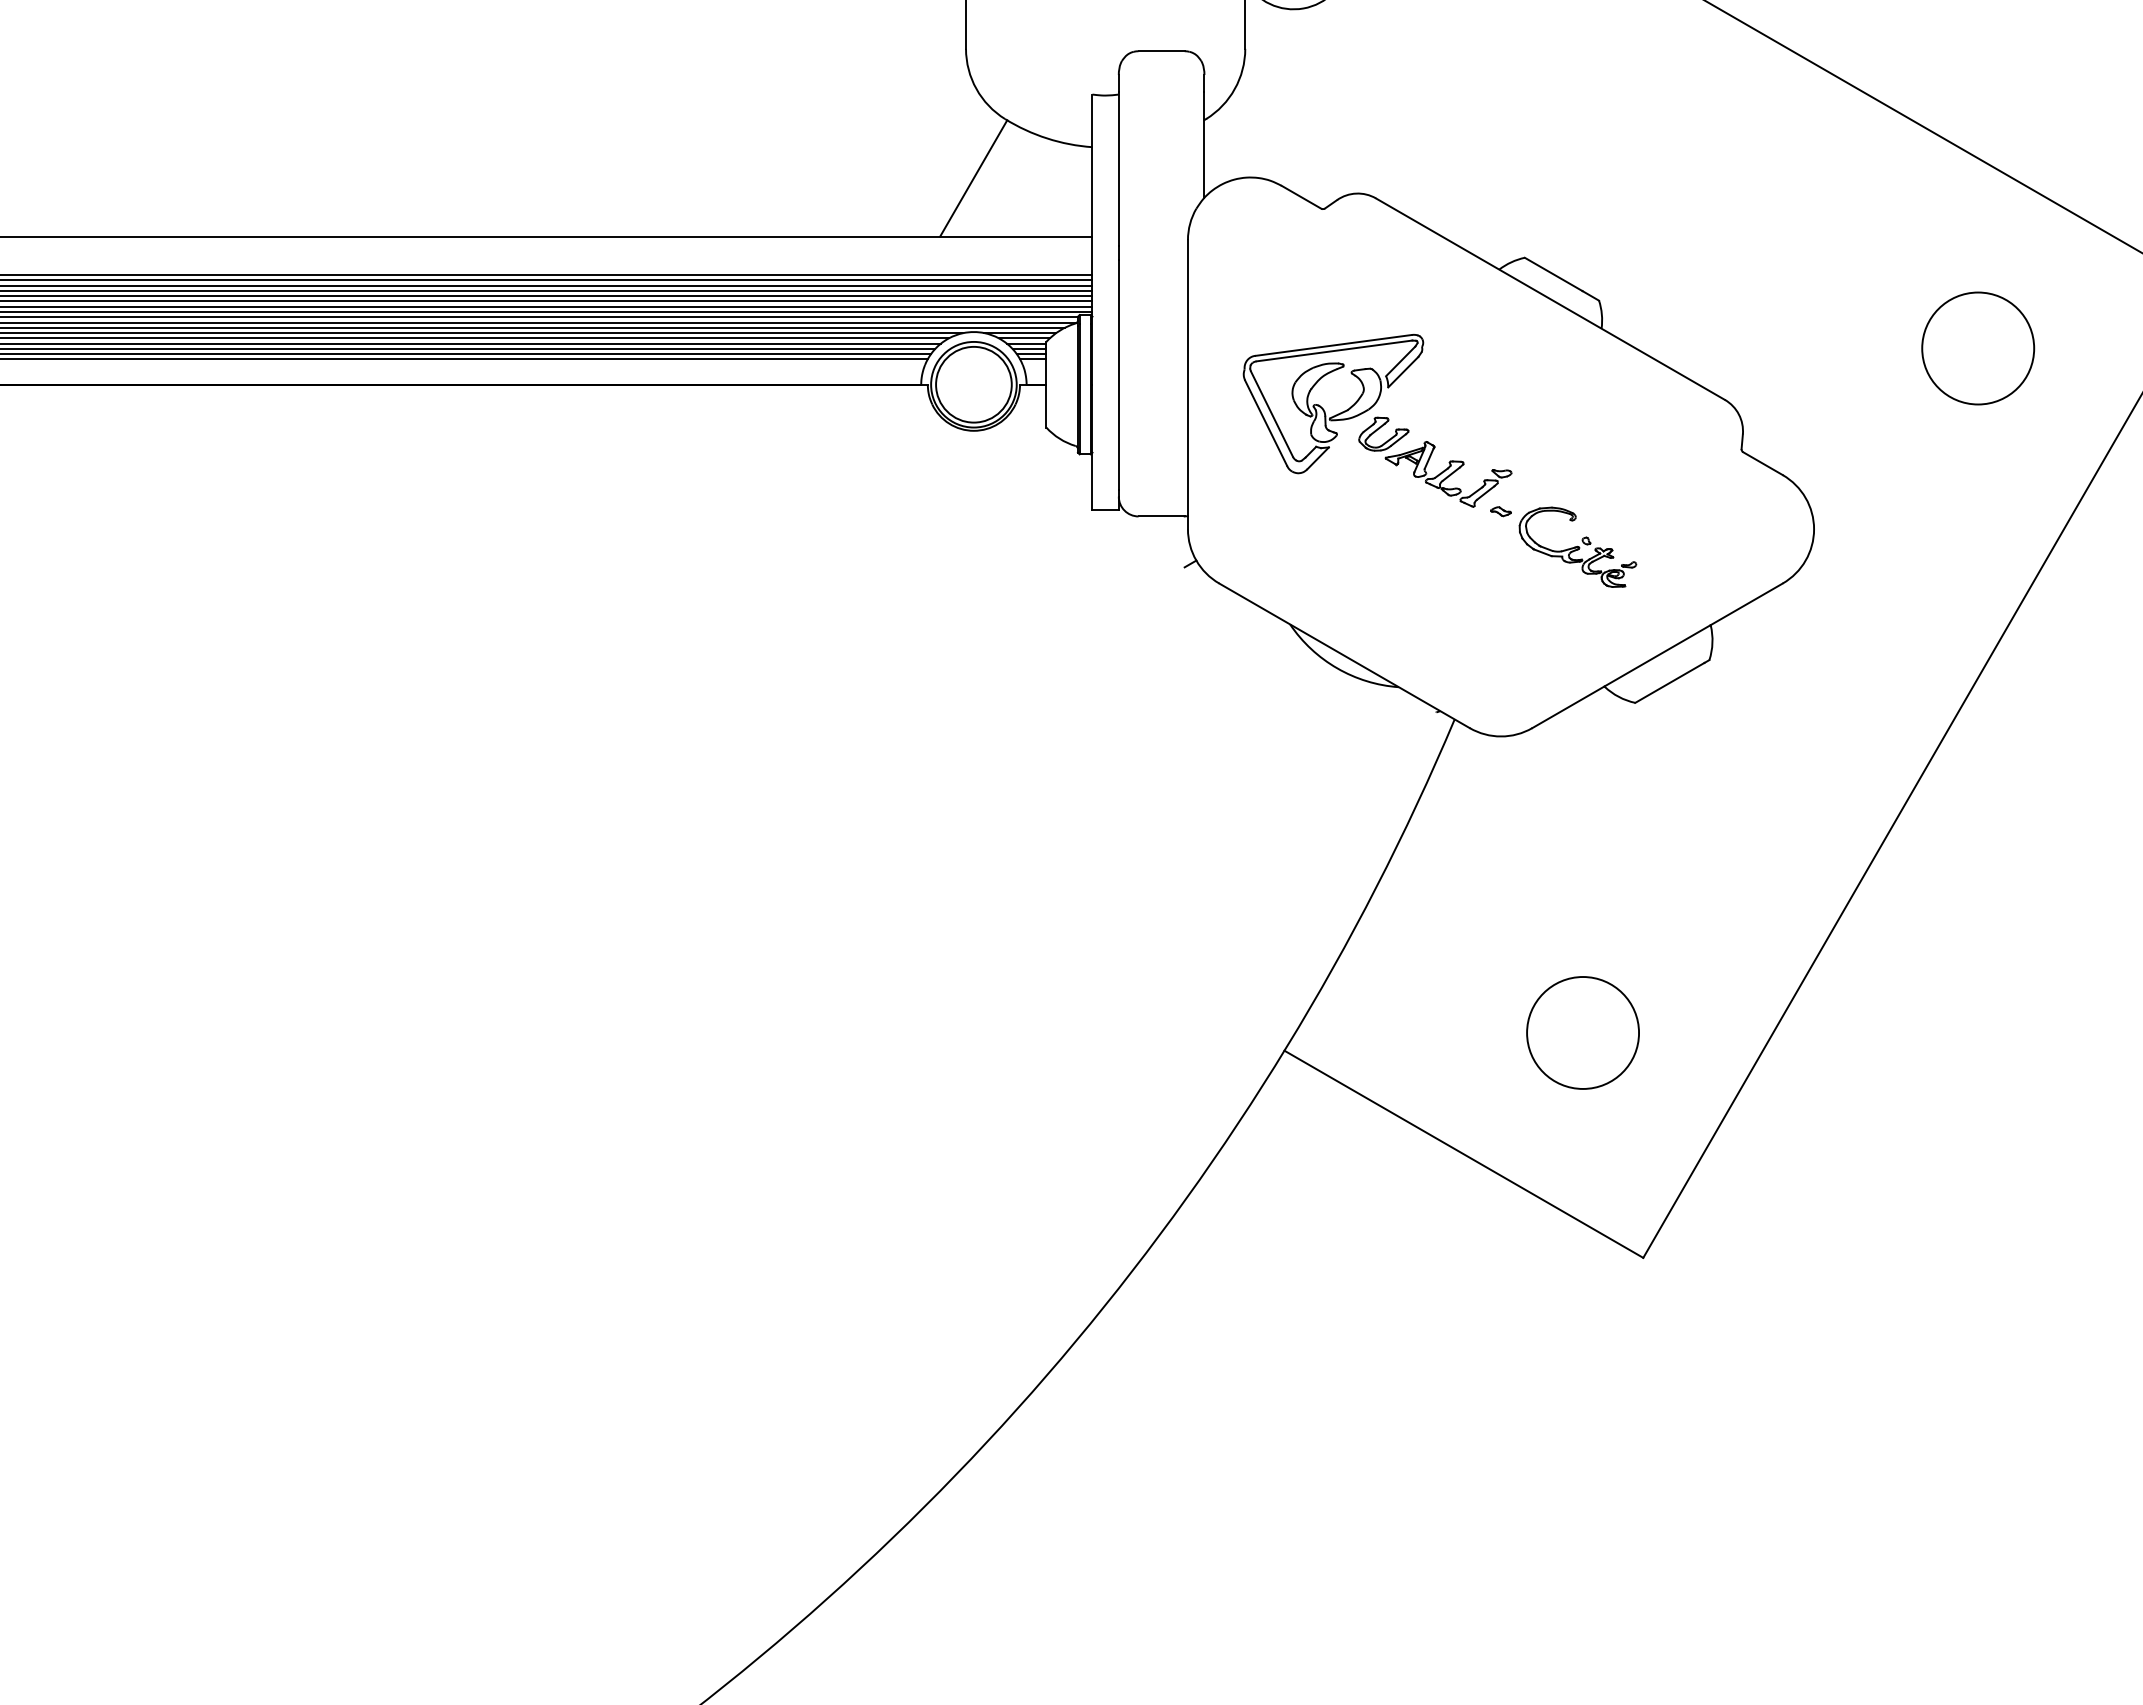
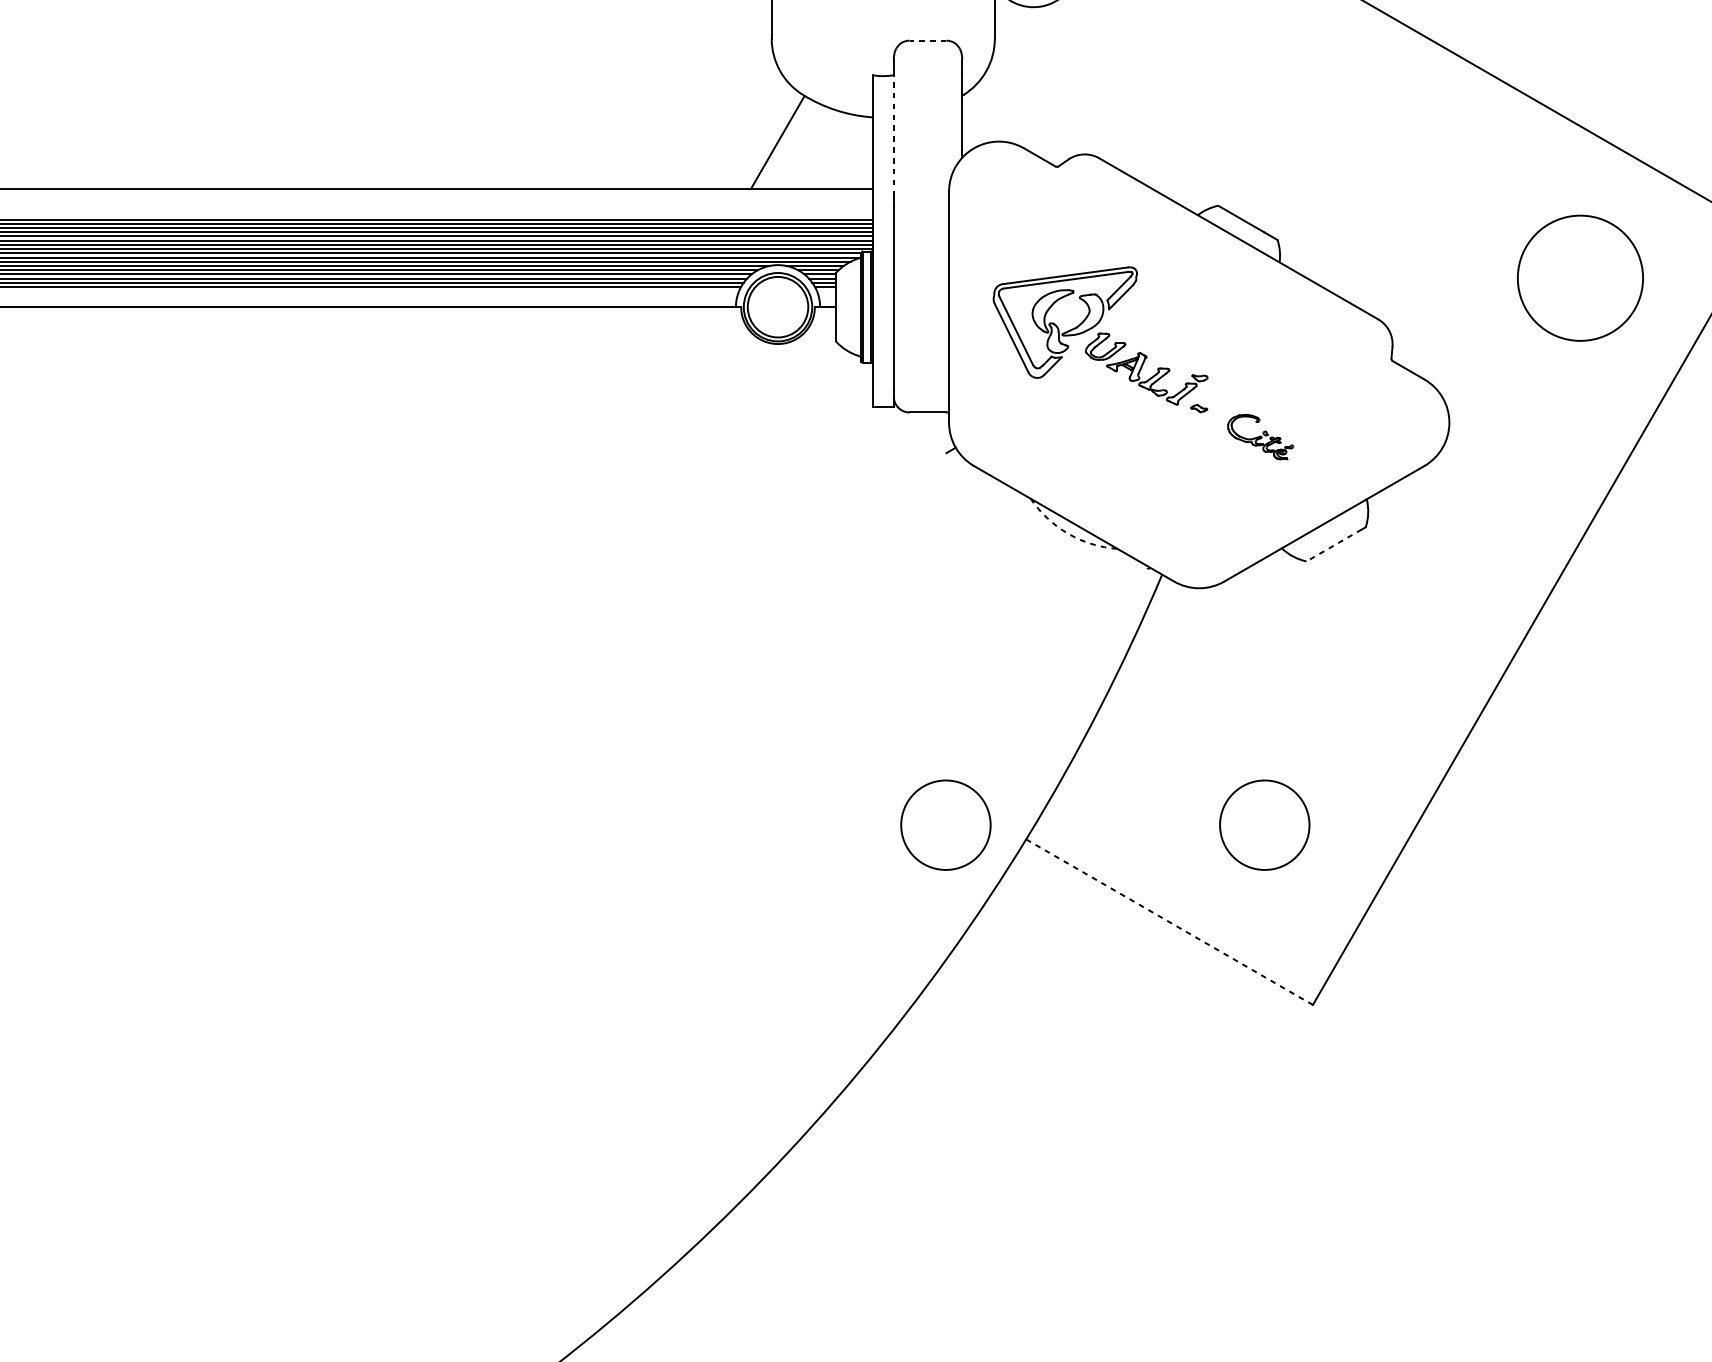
line: (1161, 51) -> (927, 40), solid -> dashed
line: (1118, 168) -> (893, 134), solid -> dashed
circle: (1978, 348) -> (1580, 278), size x1.4
part: (1577, 546) -> (1260, 436), size x0.7
arc: (1337, 668) -> (1068, 533), solid -> dashed
line: (1669, 682) -> (1333, 545), solid -> dashed
circle: (1183, 1032) -> (945, 824), added
line: (1464, 1154) -> (1170, 922), solid -> dashed

